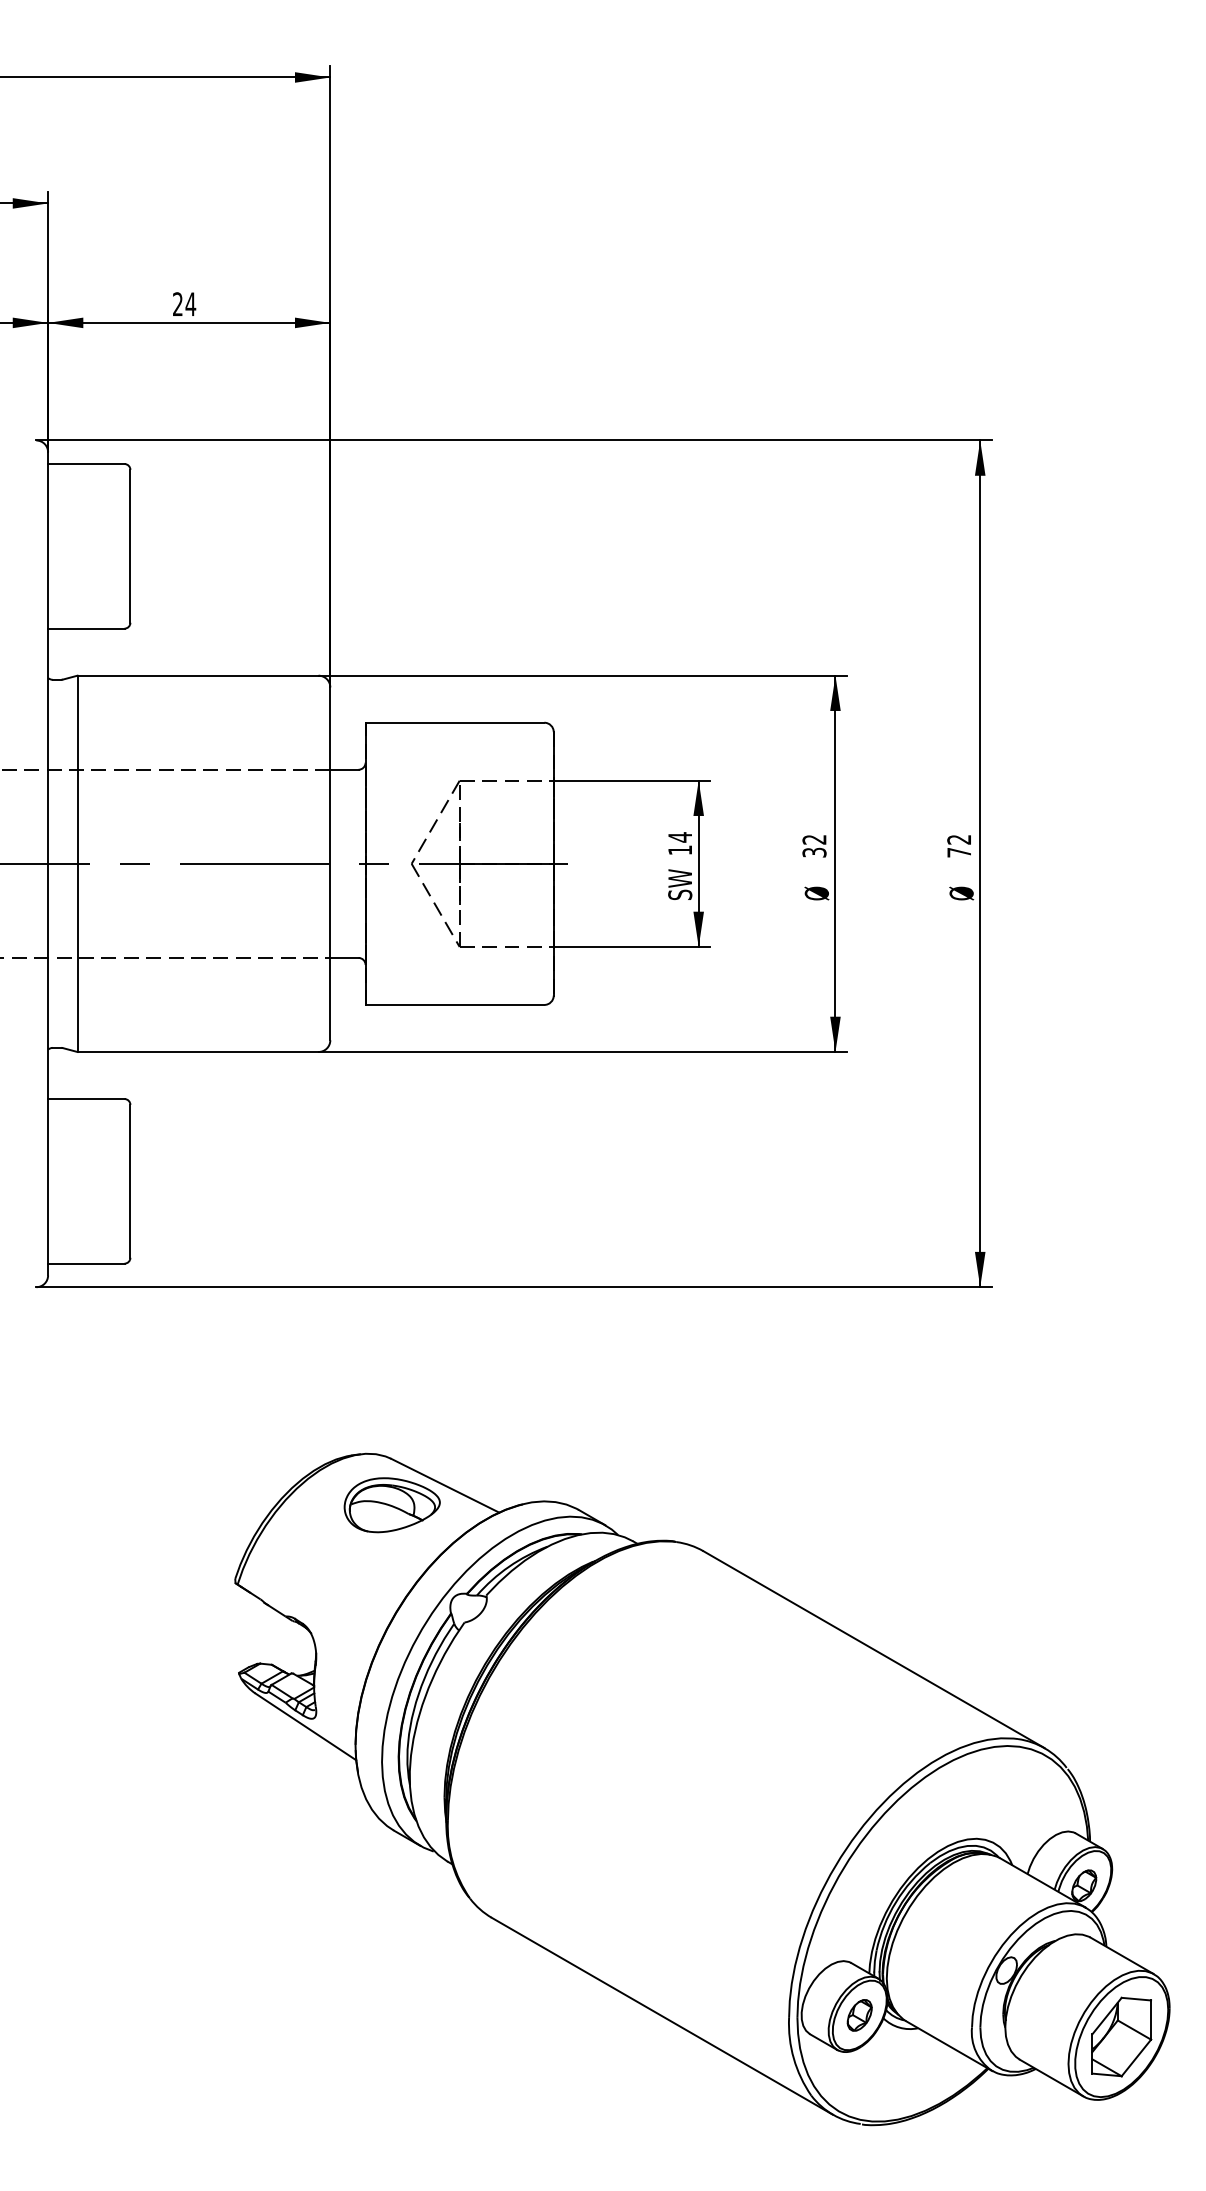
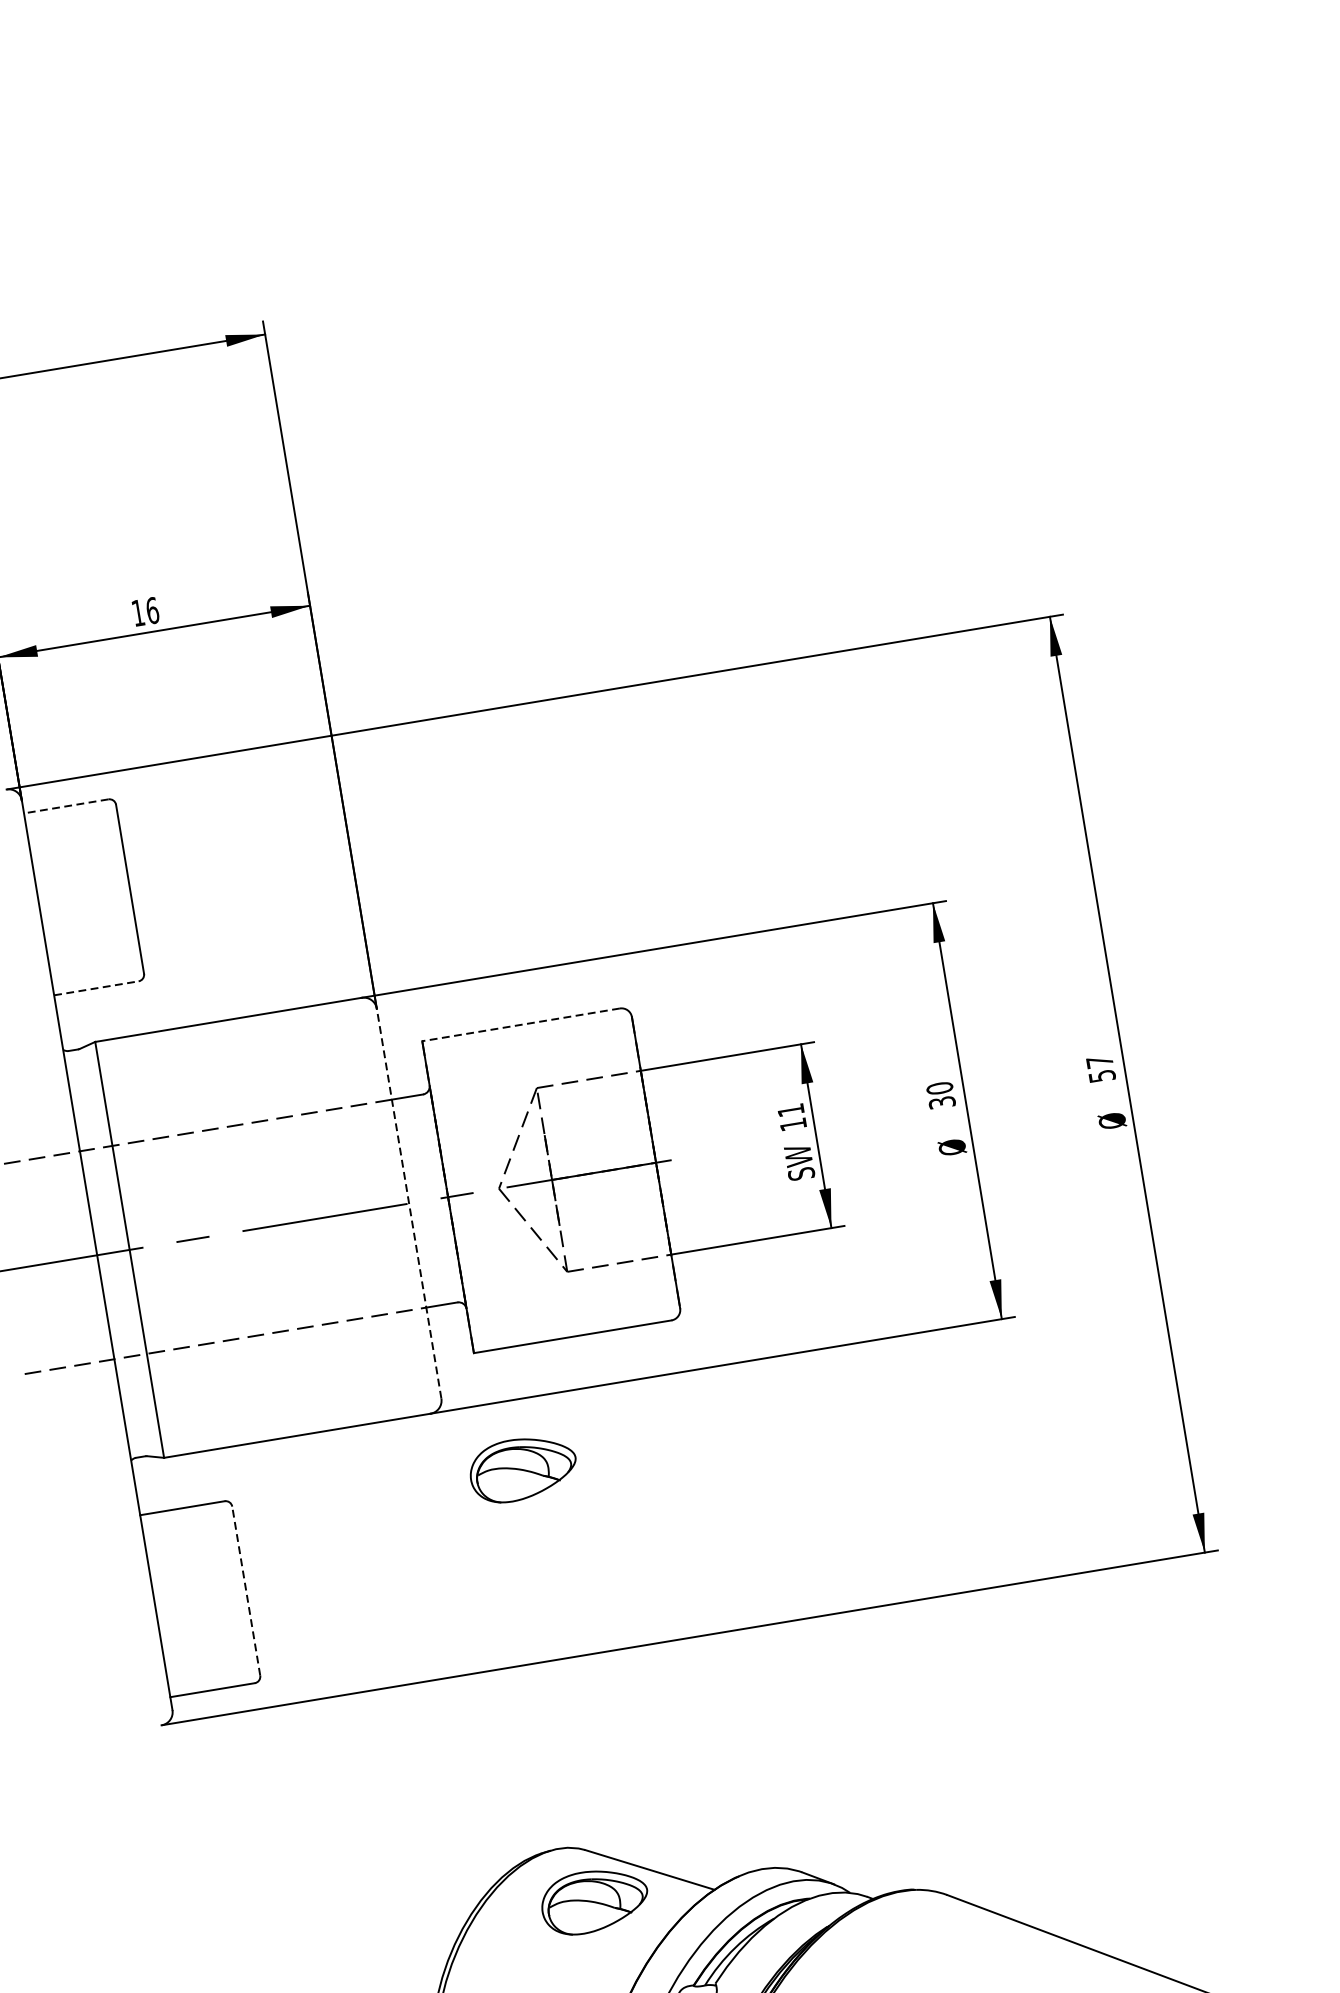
text: (184, 304) -> (145, 612), 24 -> 16
line: (85, 464) -> (65, 807), solid -> dashed
line: (86, 628) -> (96, 988), solid -> dashed
line: (454, 722) -> (520, 1024), solid -> dashed
text: (679, 837) -> (790, 1110), 14 -> 11
text: (814, 839) -> (939, 1088), 32 -> 30
text: (959, 846) -> (1101, 1069), 72 -> 57
line: (330, 863) -> (409, 1203), solid -> dashed
part: (391, 1114) -> (522, 1469), added
line: (130, 1180) -> (246, 1590), solid -> dashed

